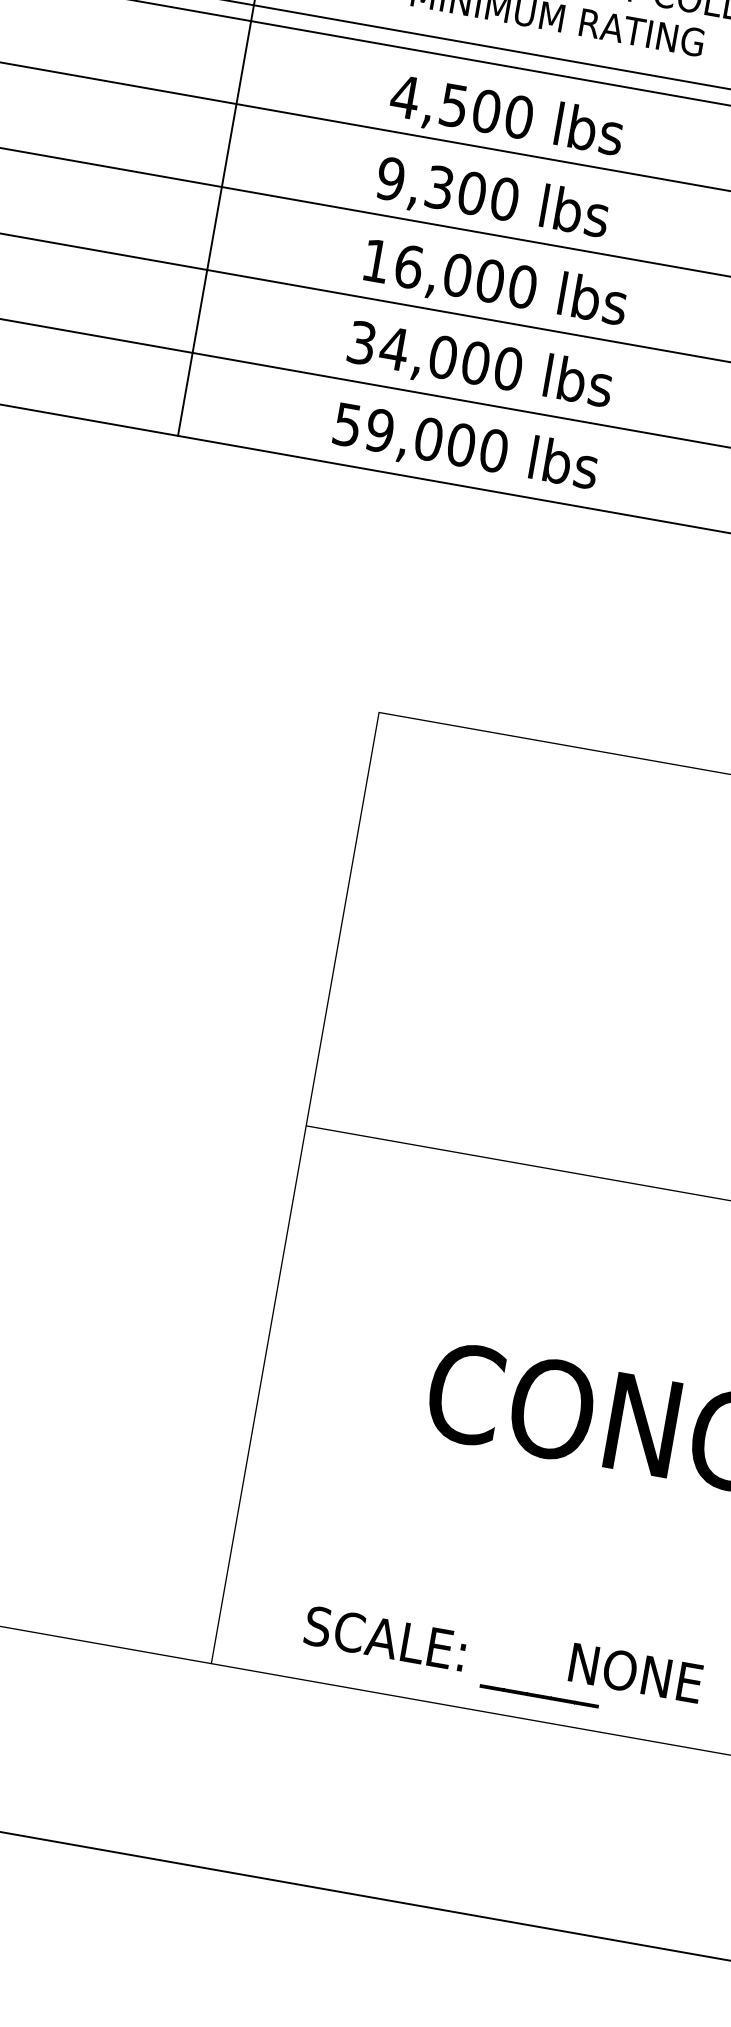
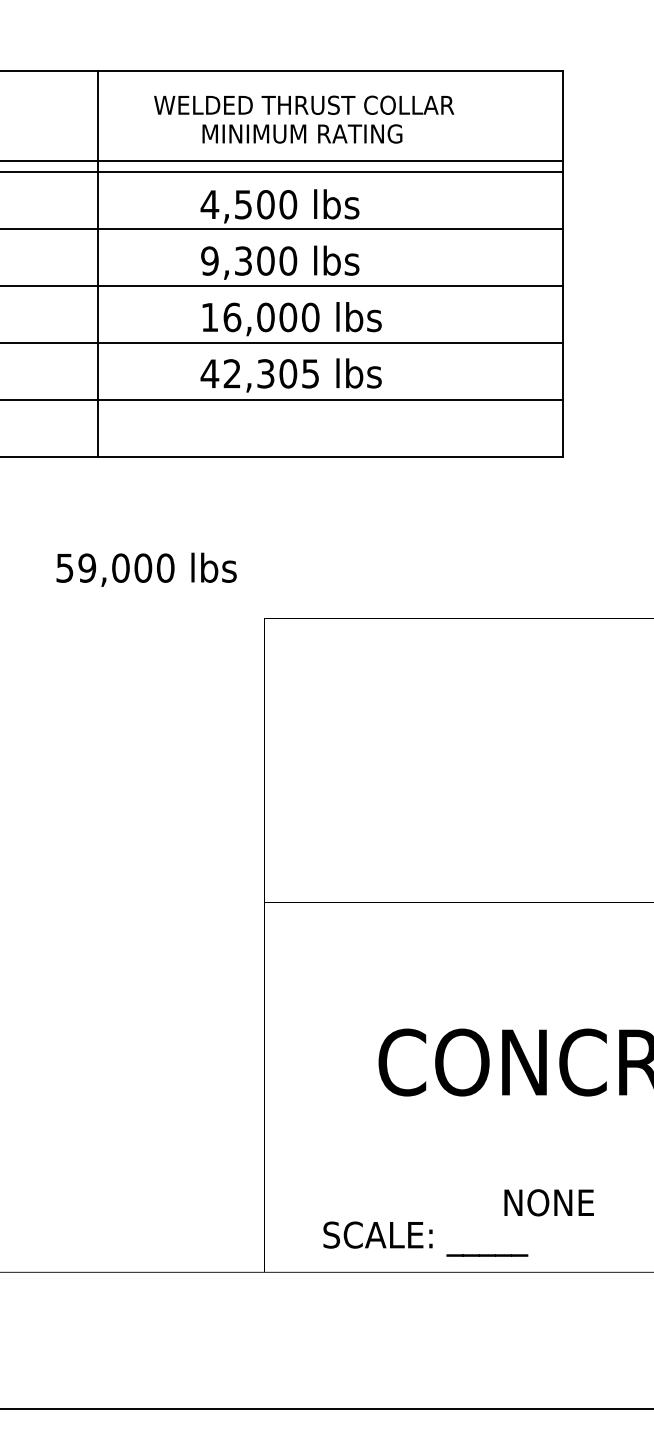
text: (434, 355) -> (259, 373), 34,000 -> 42,305
text: (465, 447) -> (146, 569), moved
text: (635, 1672) -> (548, 1202), moved

